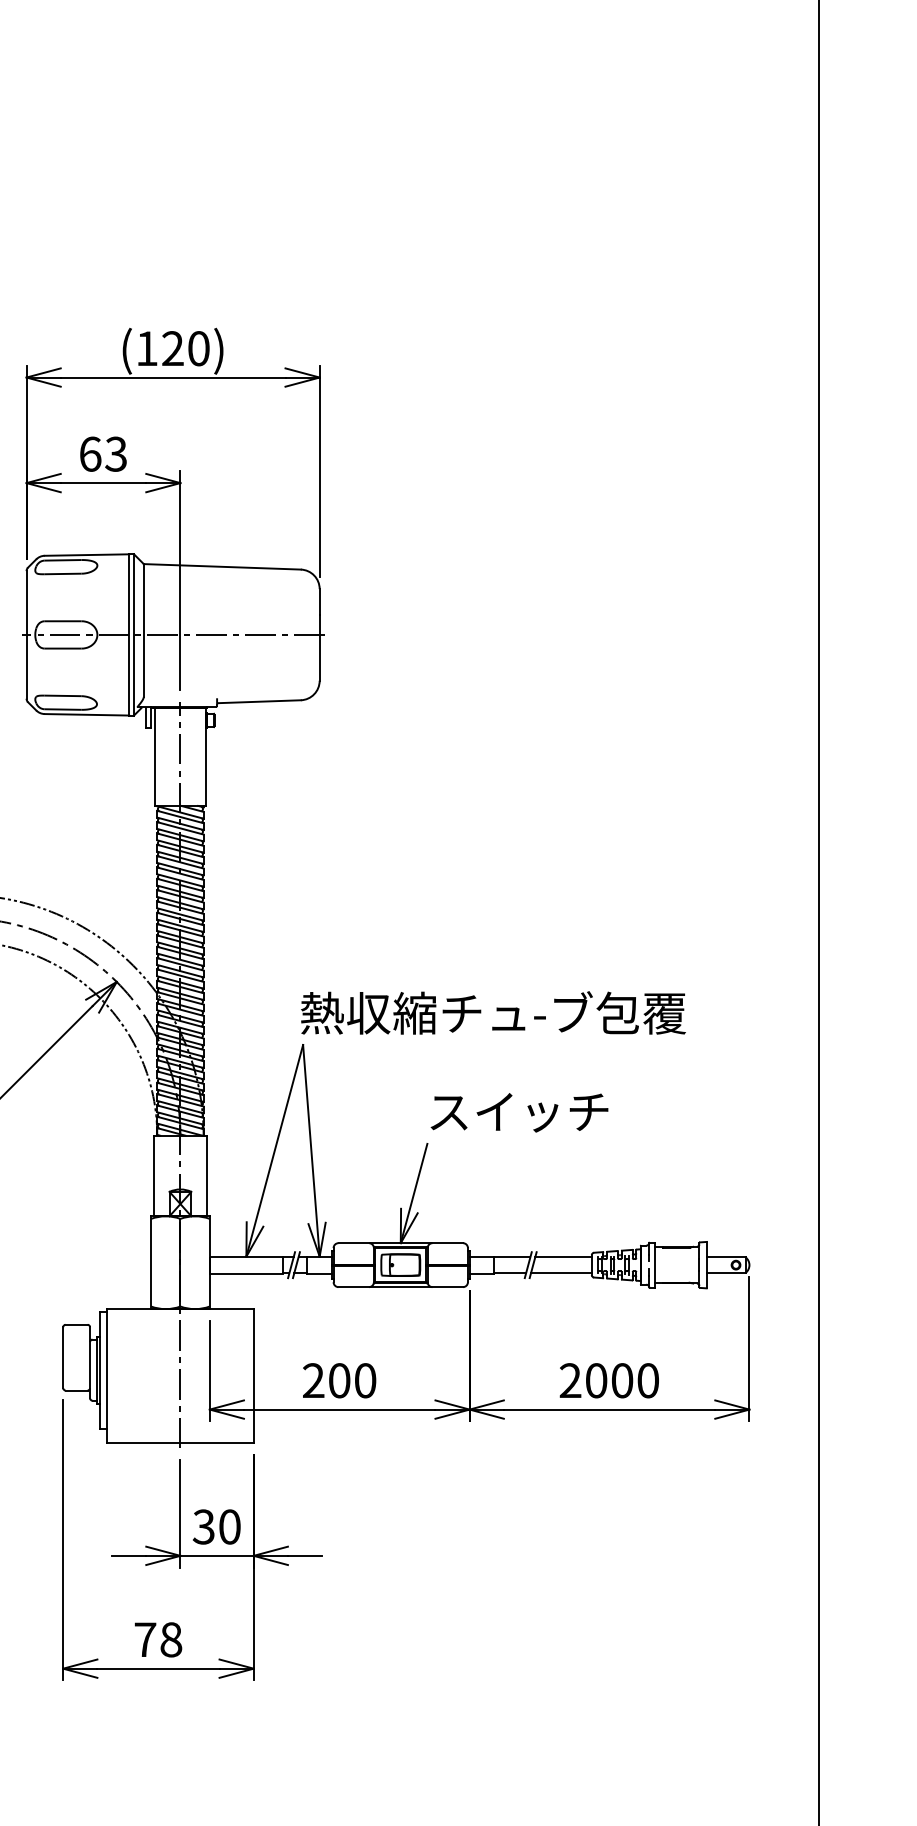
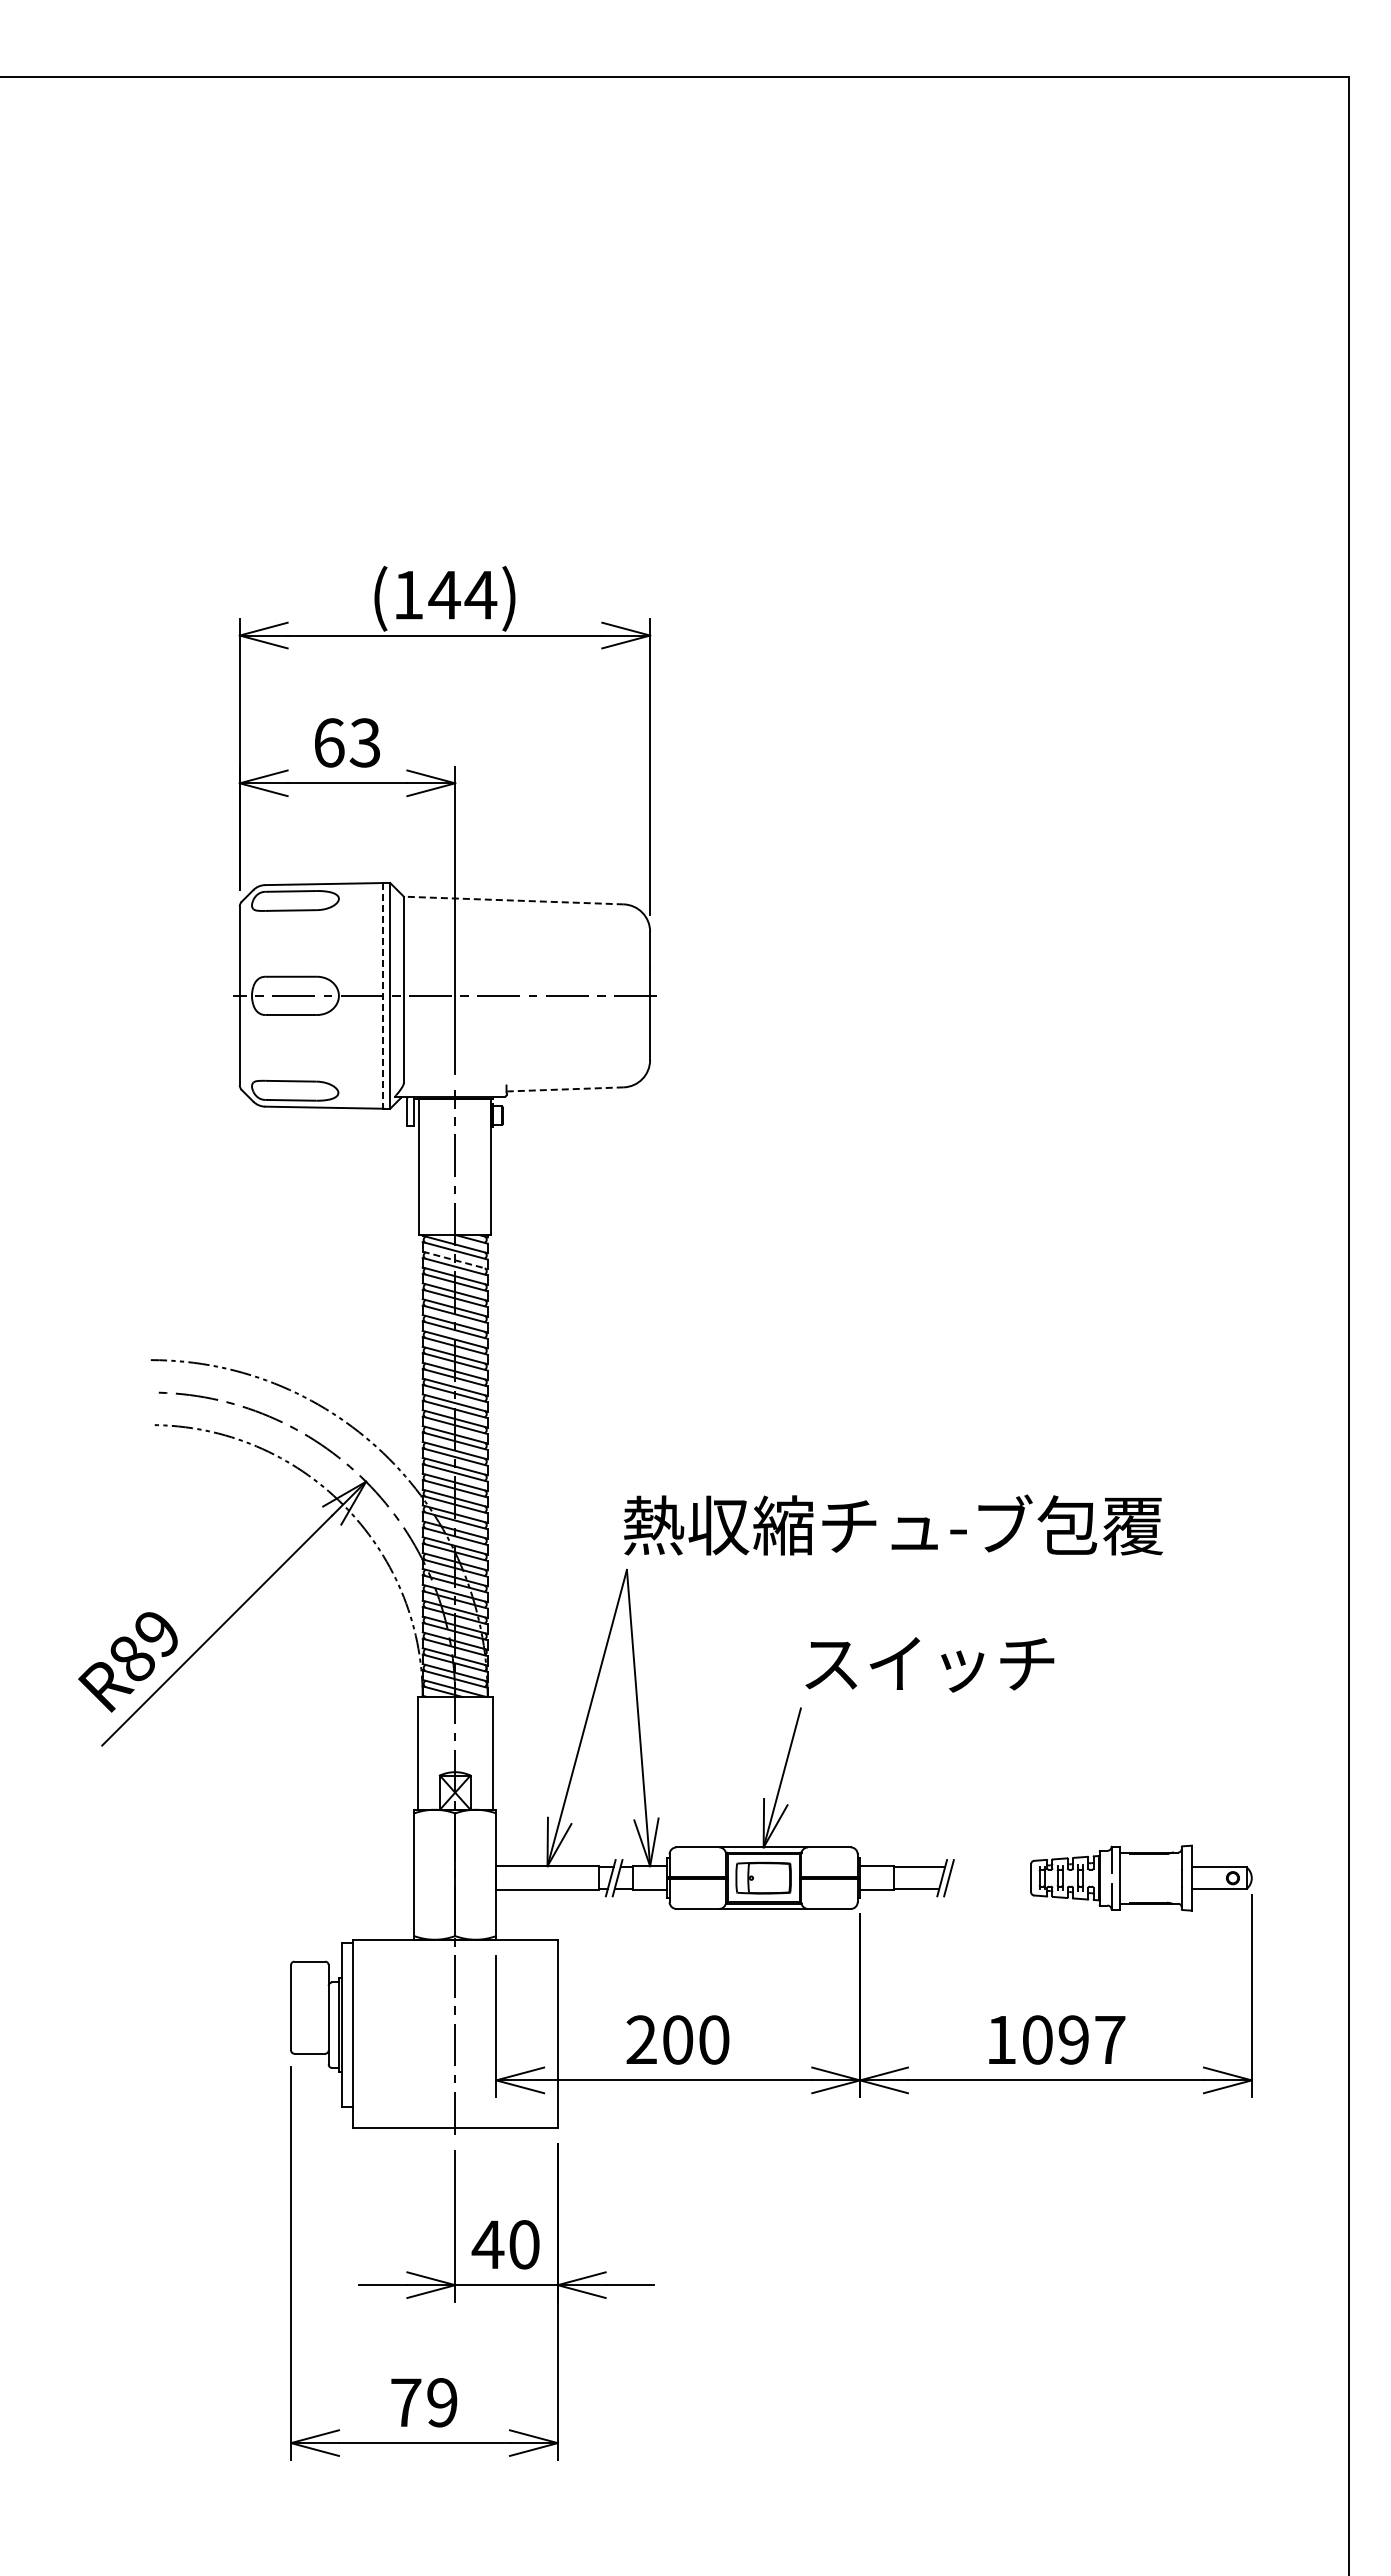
text: (185, 348) -> (462, 594), (120) -> (144)
line: (222, 566) -> (513, 900), solid -> dashed
line: (129, 634) -> (383, 995), solid -> dashed
line: (259, 701) -> (565, 1089), solid -> dashed
line: (180, 823) -> (455, 1260), solid -> dashed
line: (563, 1256) -> (991, 1866), removed
line: (561, 1273) -> (988, 1889), removed
text: (609, 1380) -> (1055, 2039), 2000 -> 1097
text: (203, 1526) -> (487, 2244), 30 -> 40
text: (171, 1639) -> (442, 2402), 78 -> 79

